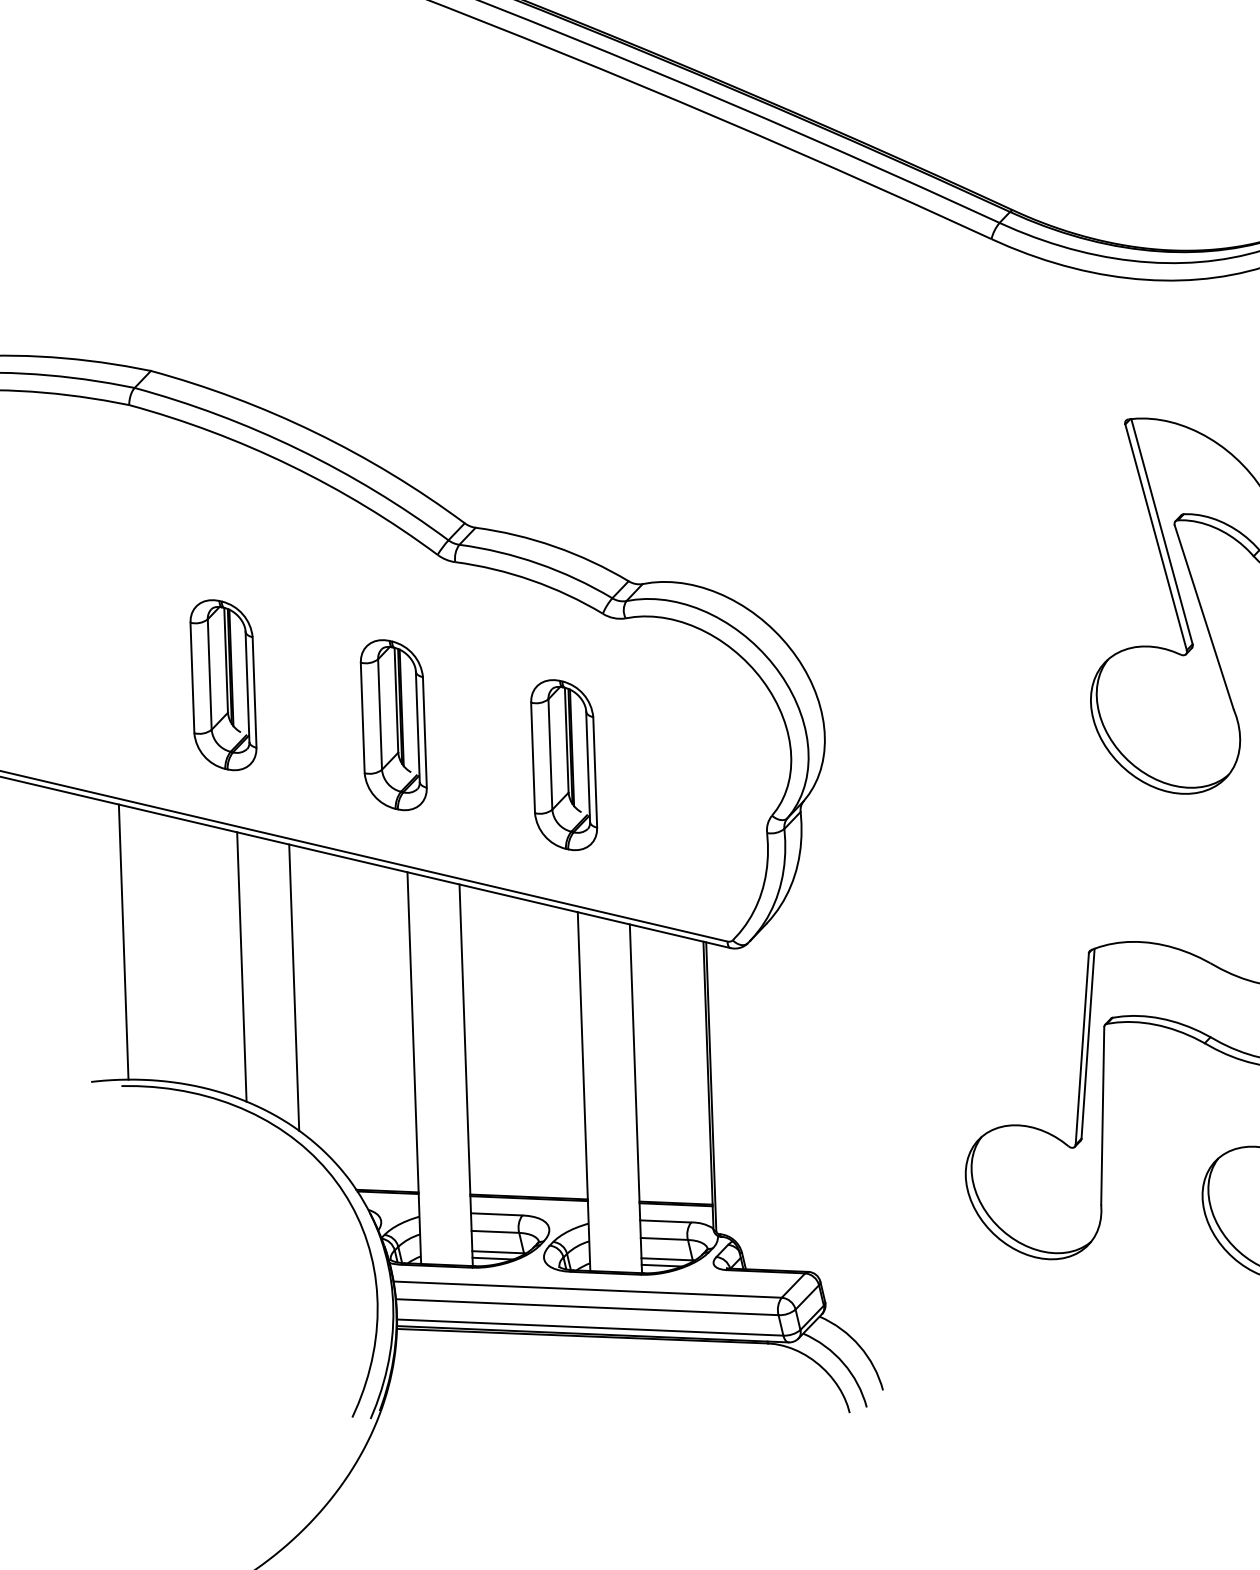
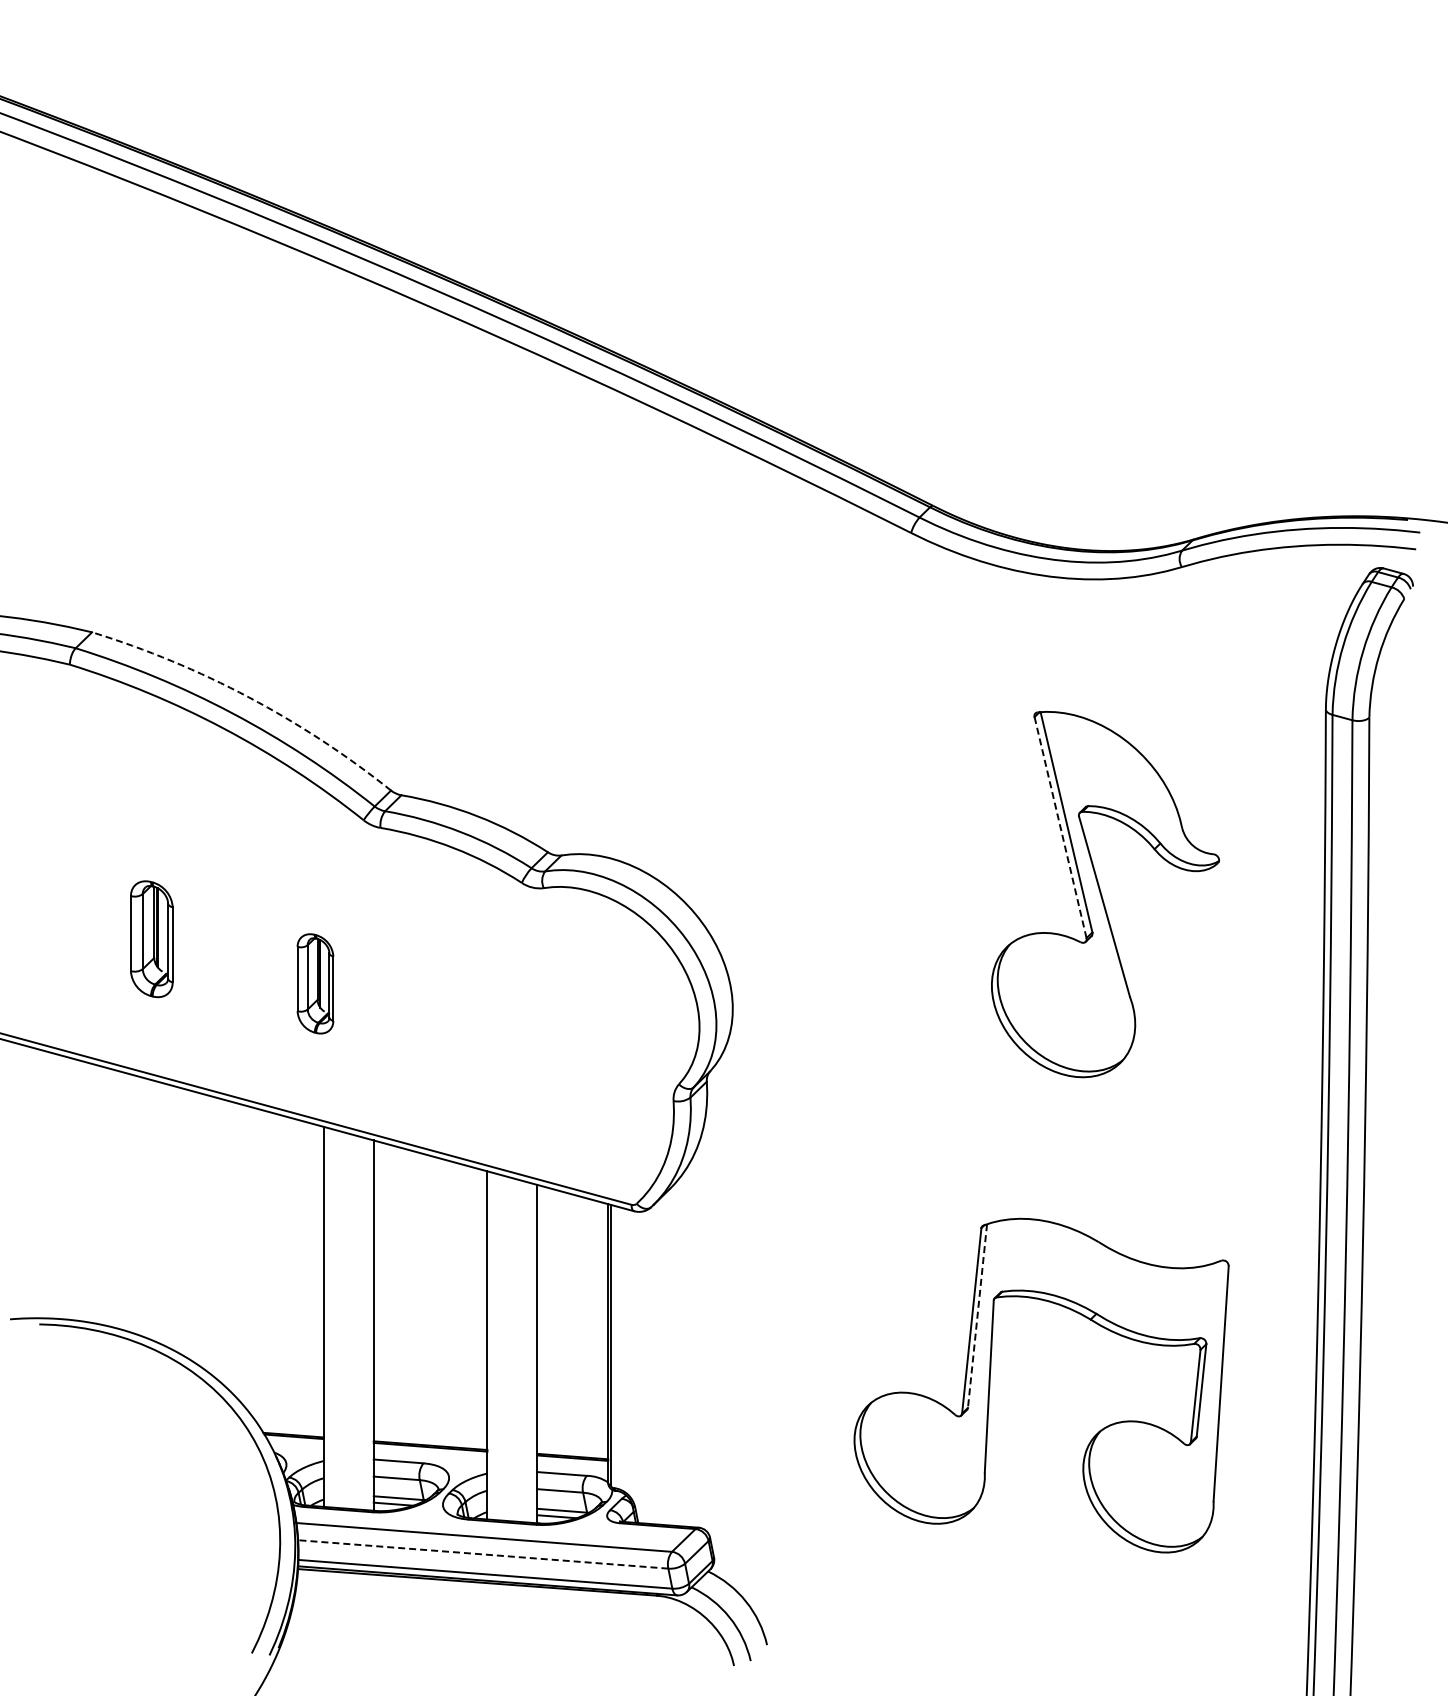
arc: (315, 432) -> (249, 697), solid -> dashed
line: (1156, 537) -> (1060, 827), solid -> dashed
part: (223, 684) -> (151, 938), size x0.7
part: (393, 724) -> (315, 983), size x0.6
part: (563, 764) -> (478, 1027), removed
line: (123, 941) -> (46, 1184), removed
line: (242, 966) -> (160, 1212), removed
line: (294, 987) -> (210, 1234), removed
line: (1088, 1044) -> (977, 1316), solid -> dashed
line: (587, 1307) -> (483, 1554), solid -> dashed

